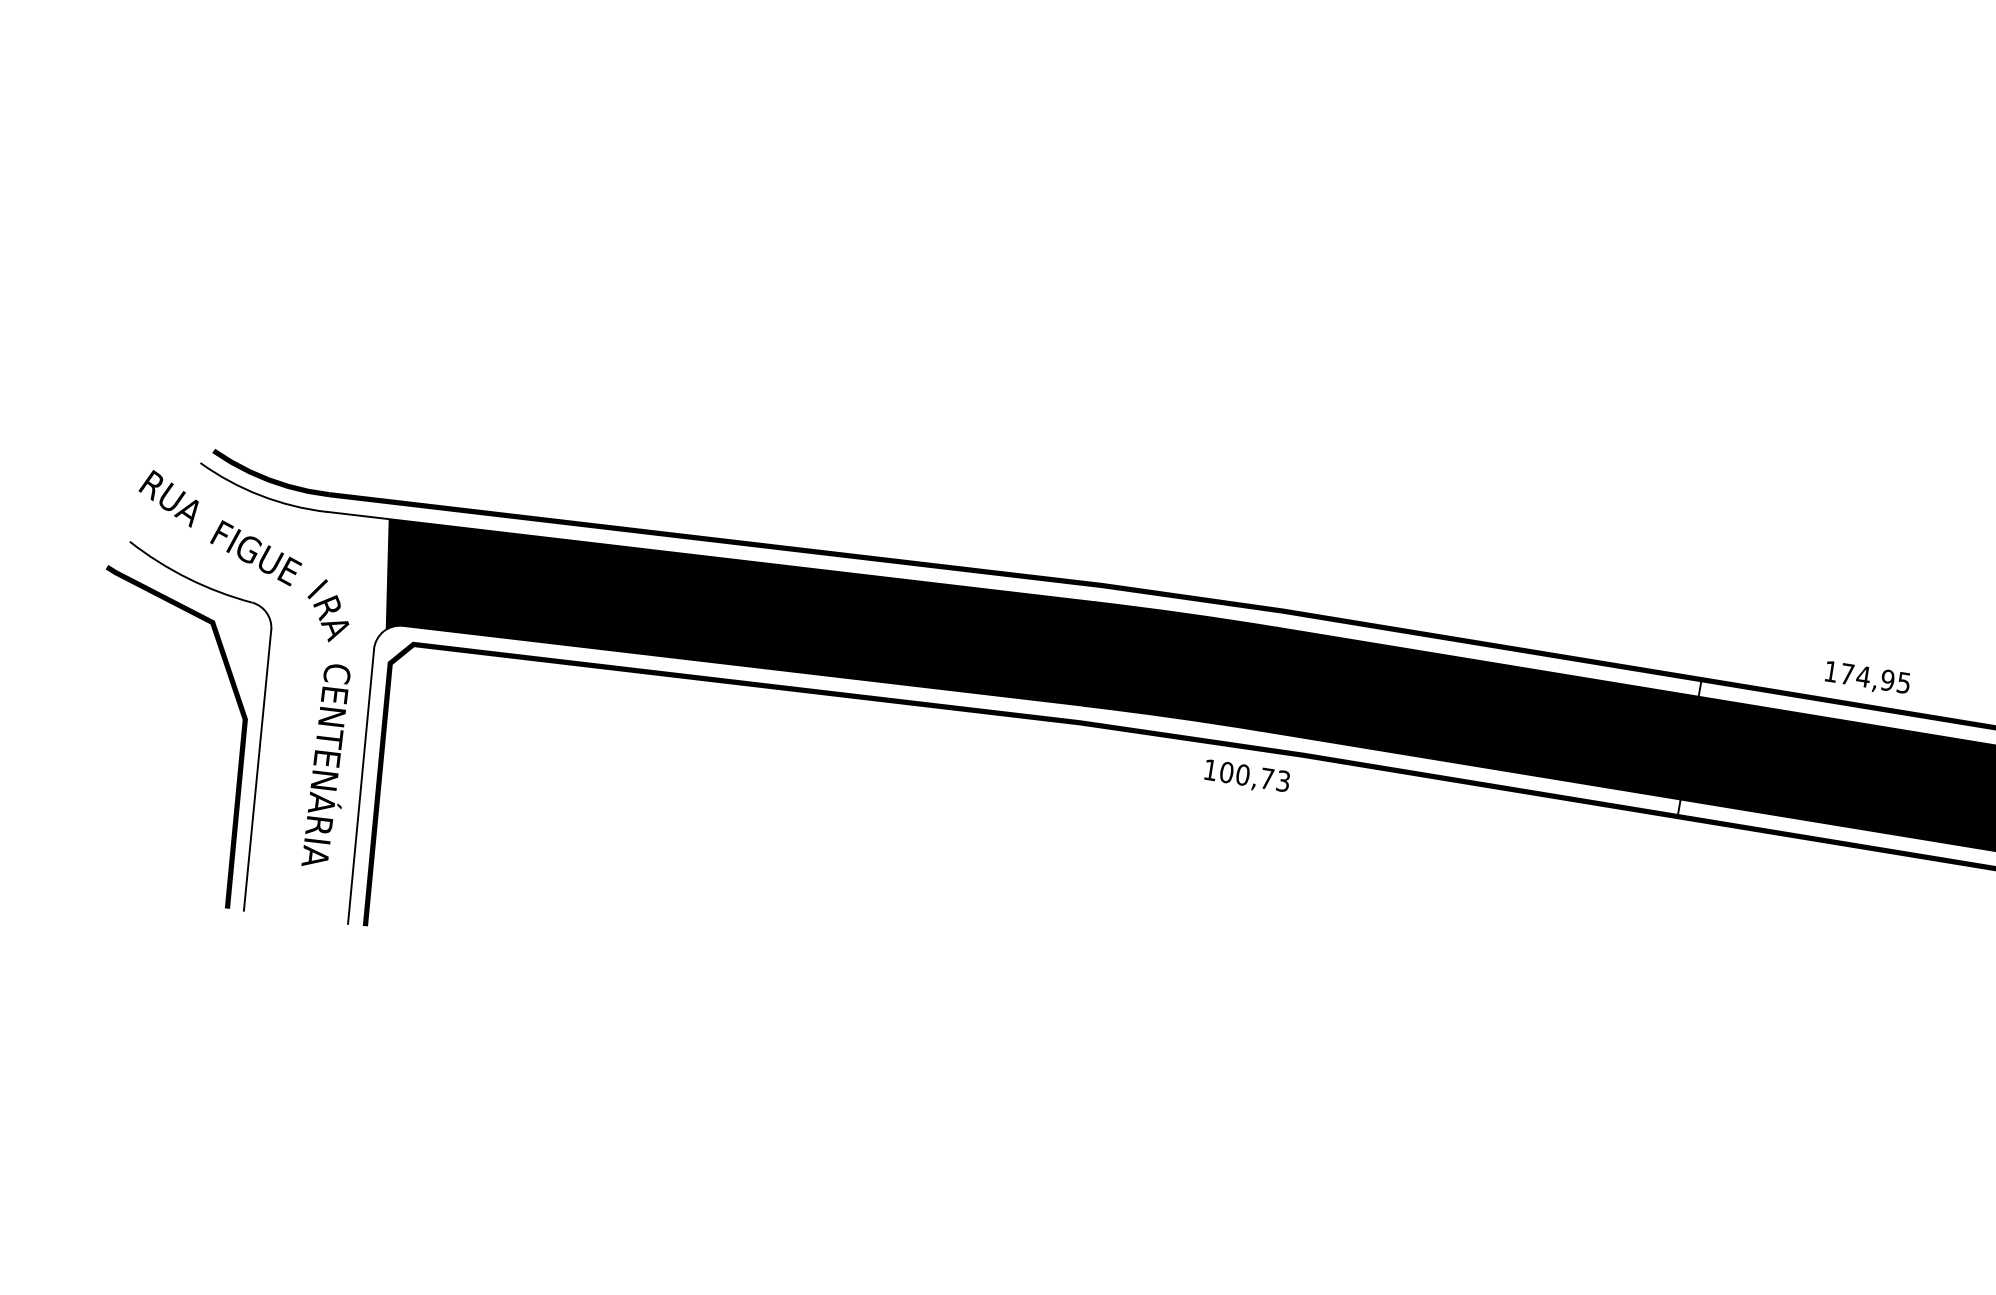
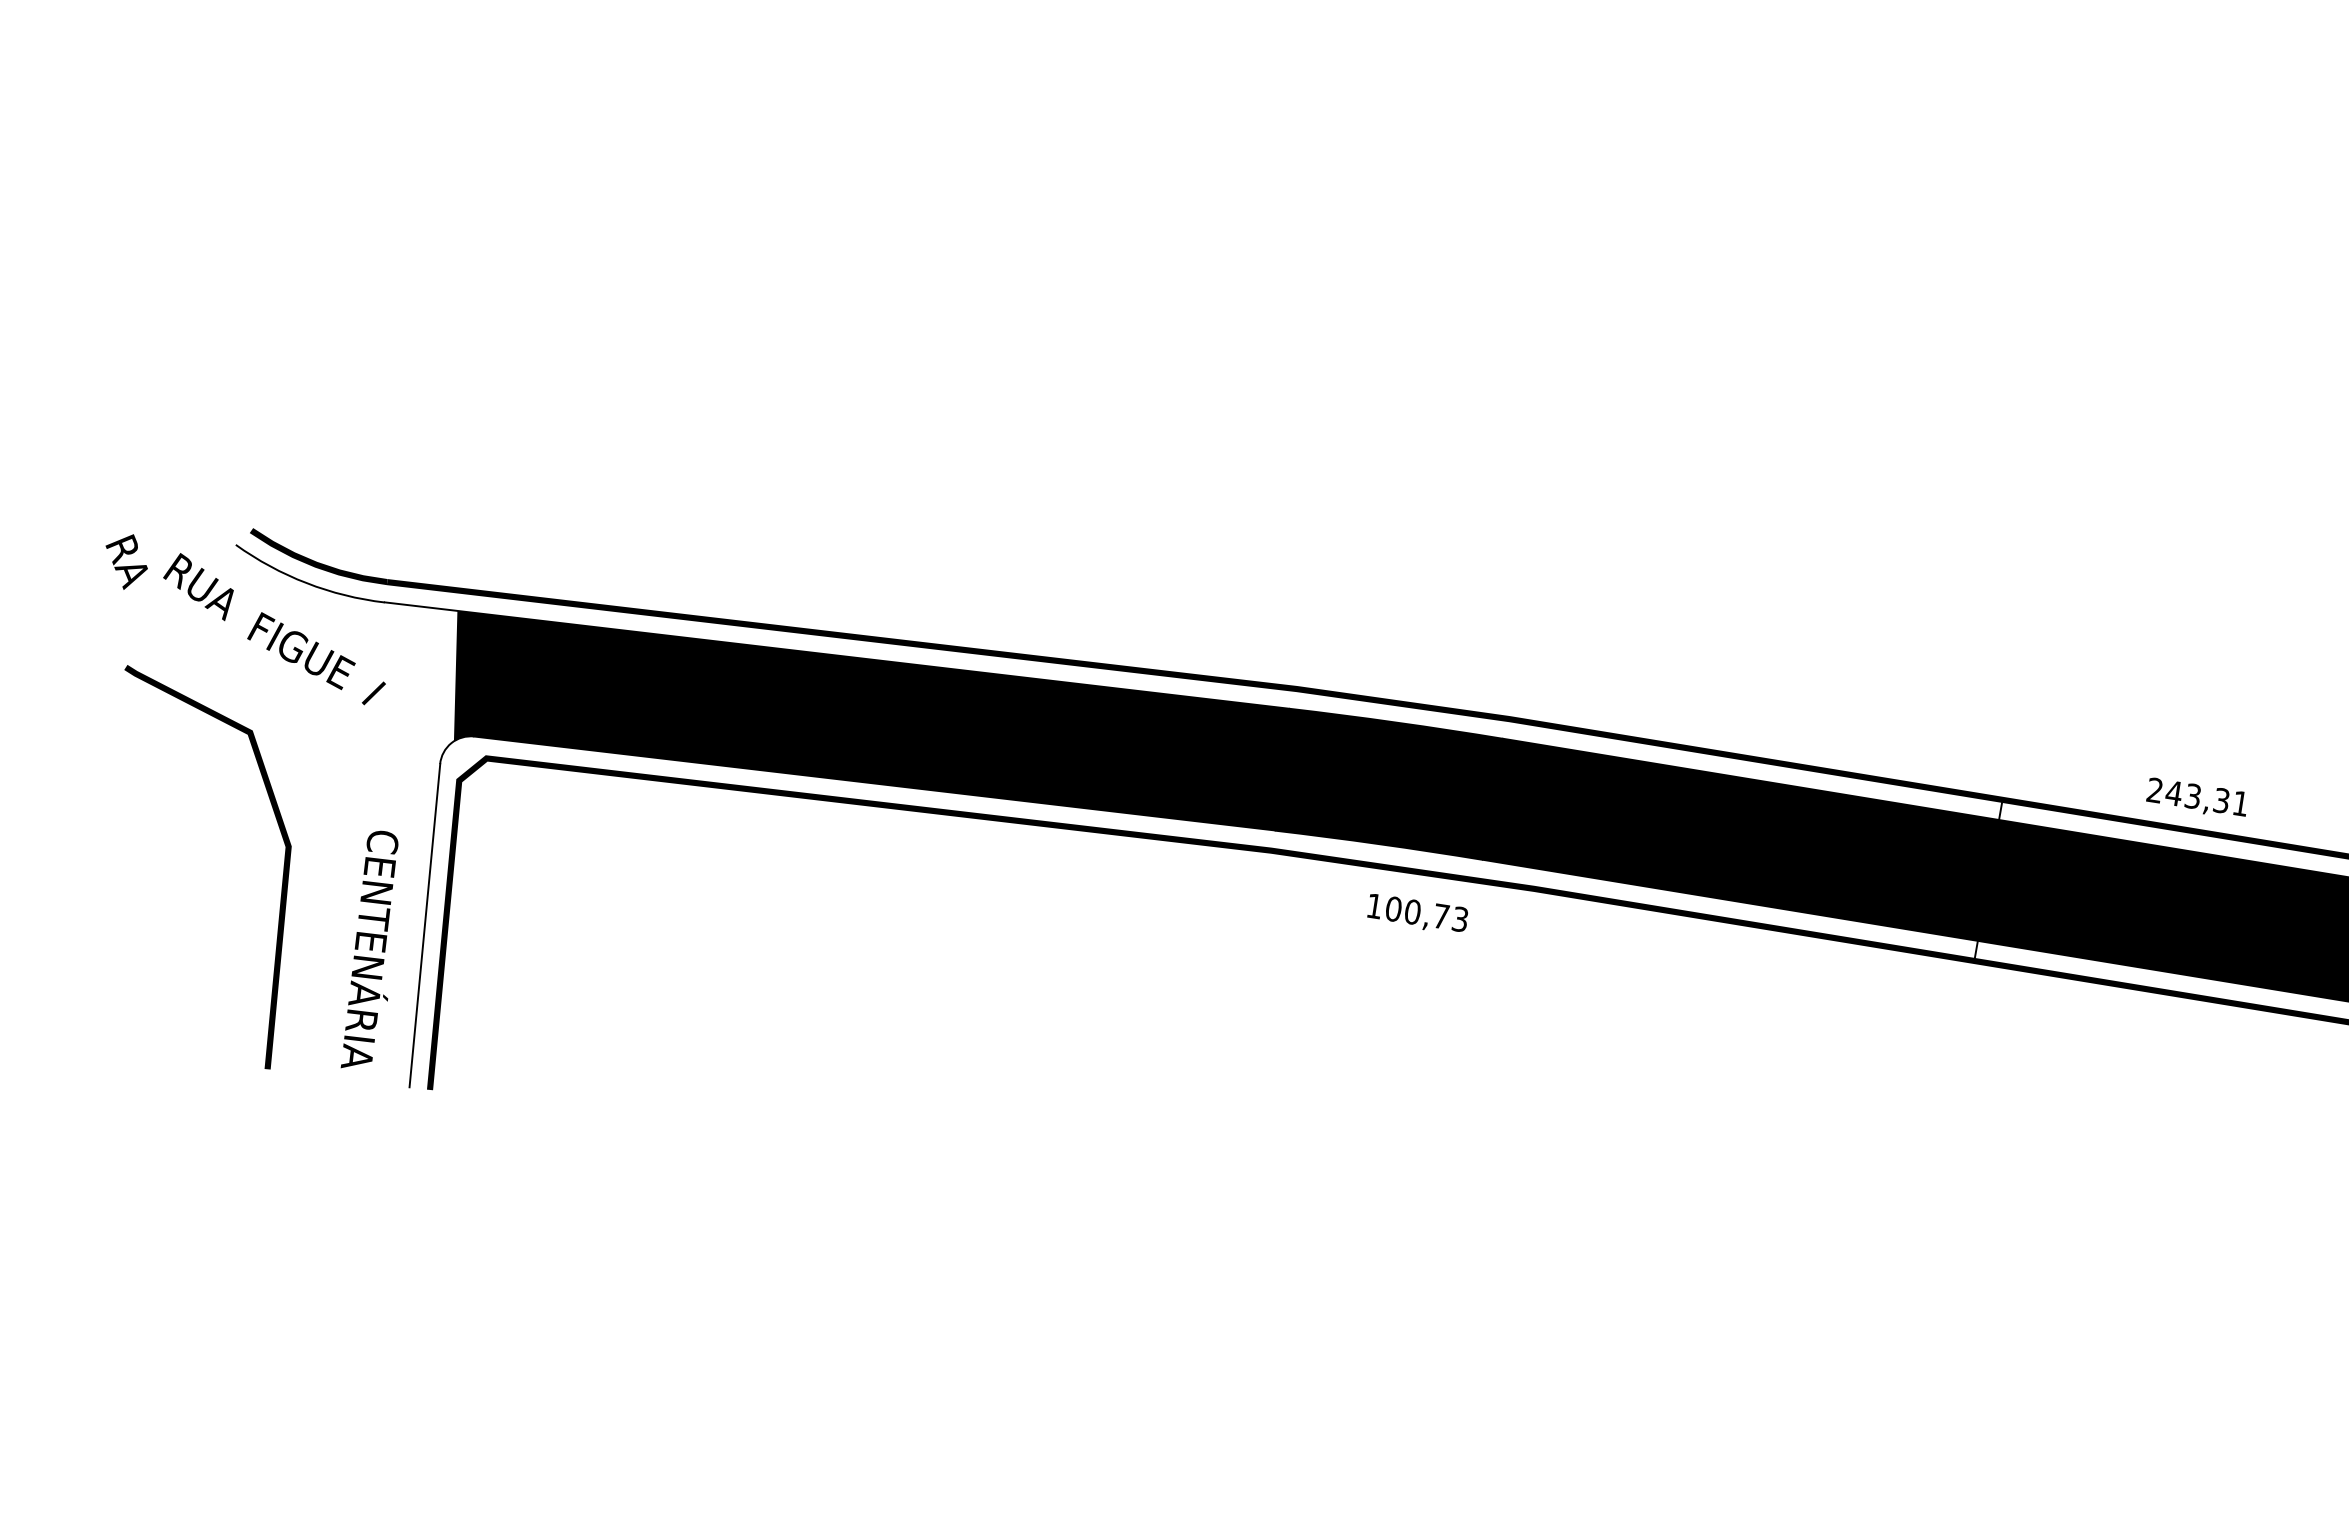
text: (330, 618) -> (126, 561), moved
text: (1866, 676) -> (2196, 796), 174,95 -> 243,31
part: (260, 729) -> (306, 858), removed
text: (325, 765) -> (369, 949), moved
text: (1246, 775) -> (1417, 912), moved

